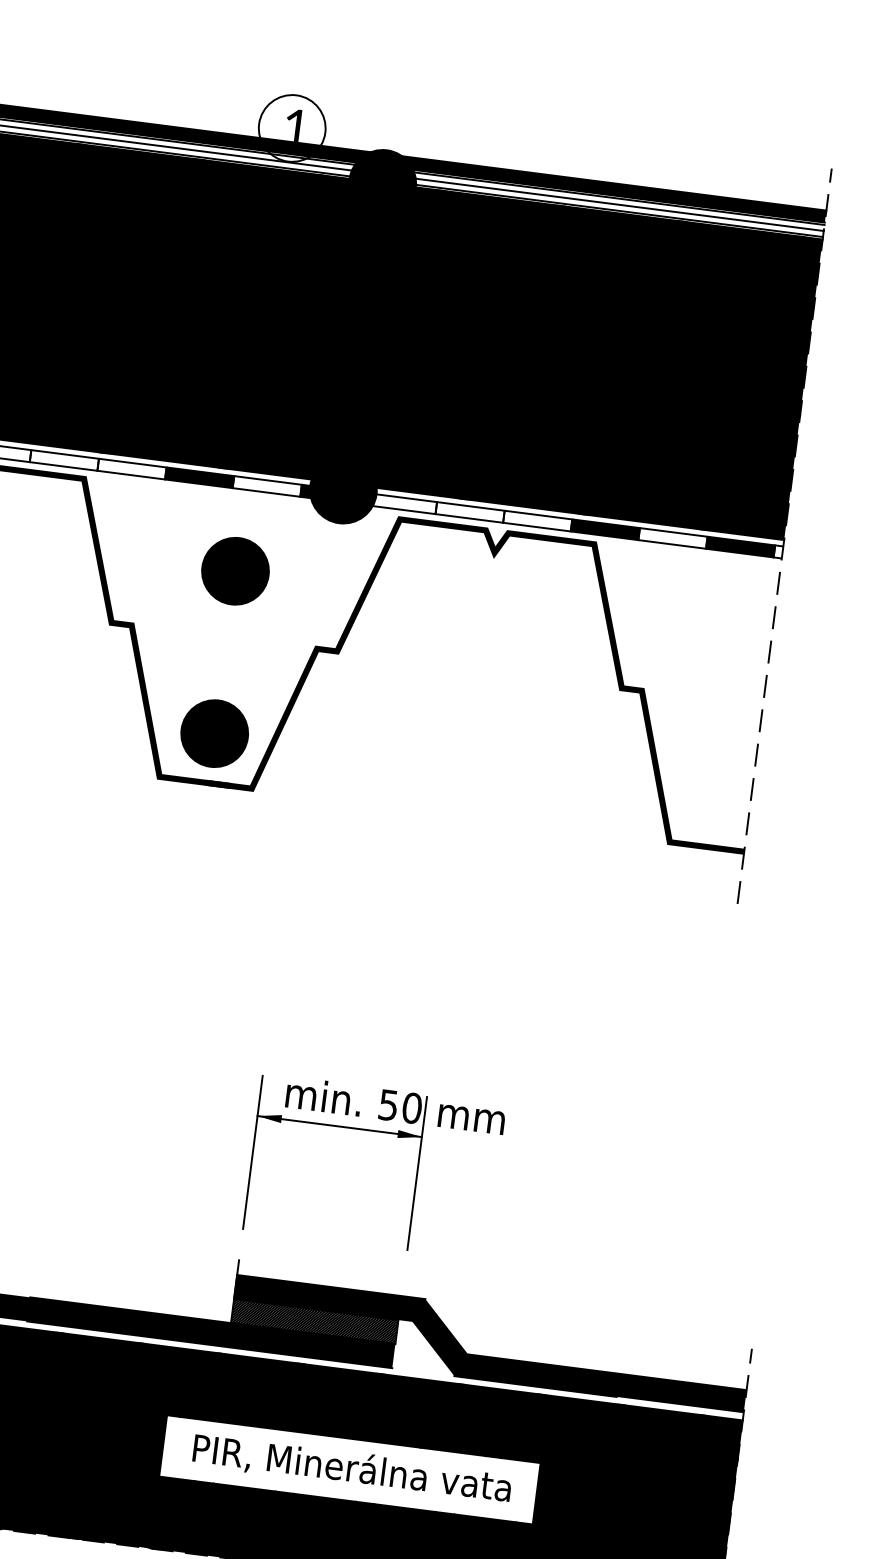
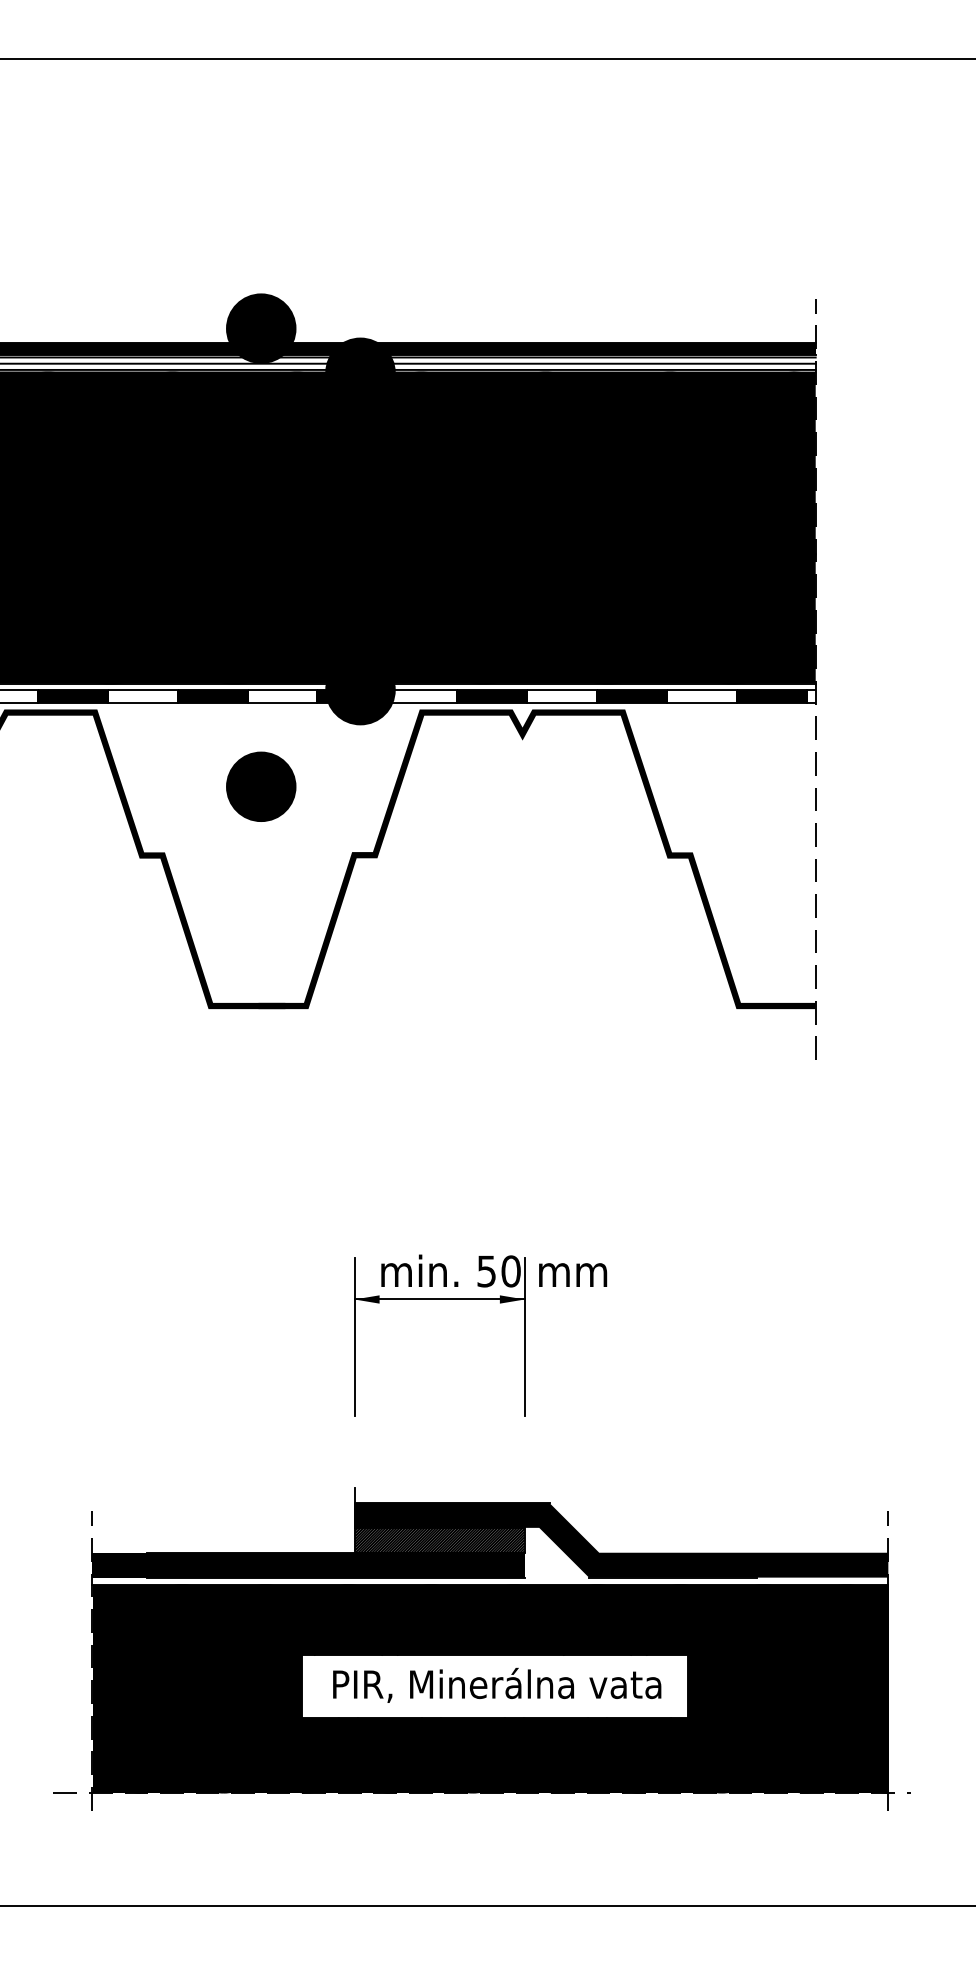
fill: (291, 128) -> (260, 328), added
fill: (64, 460) -> (72, 696), added
fill: (470, 512) -> (492, 696), added
part: (214, 733) -> (261, 954), removed
part: (379, 1131) -> (480, 1299), moved

